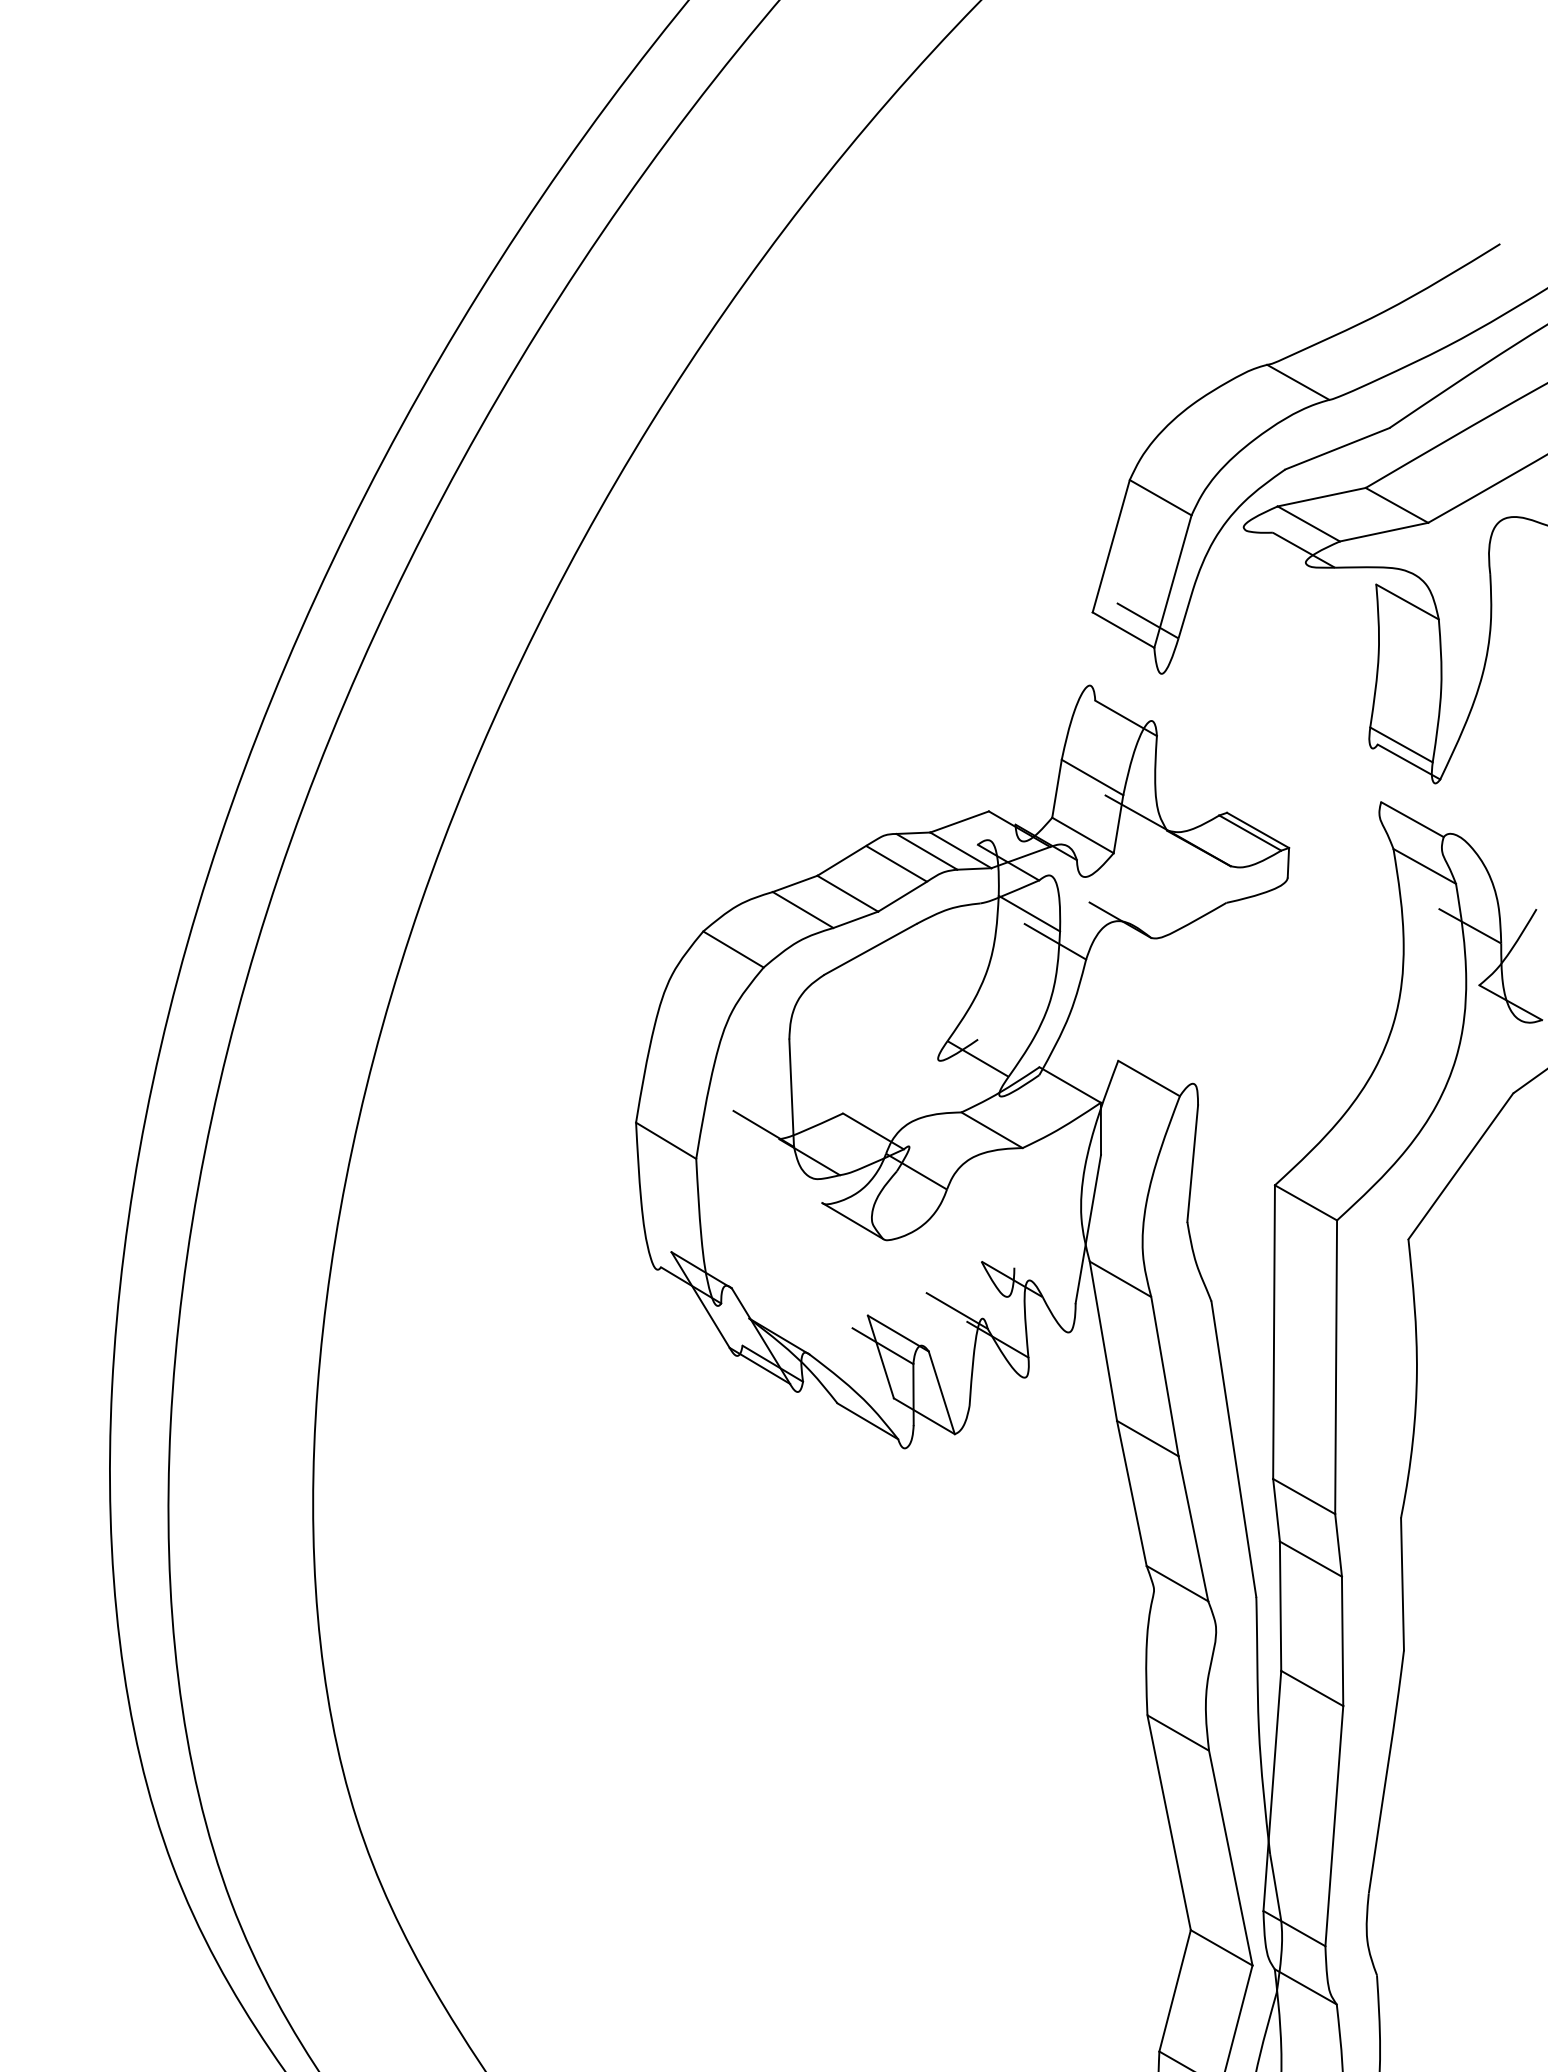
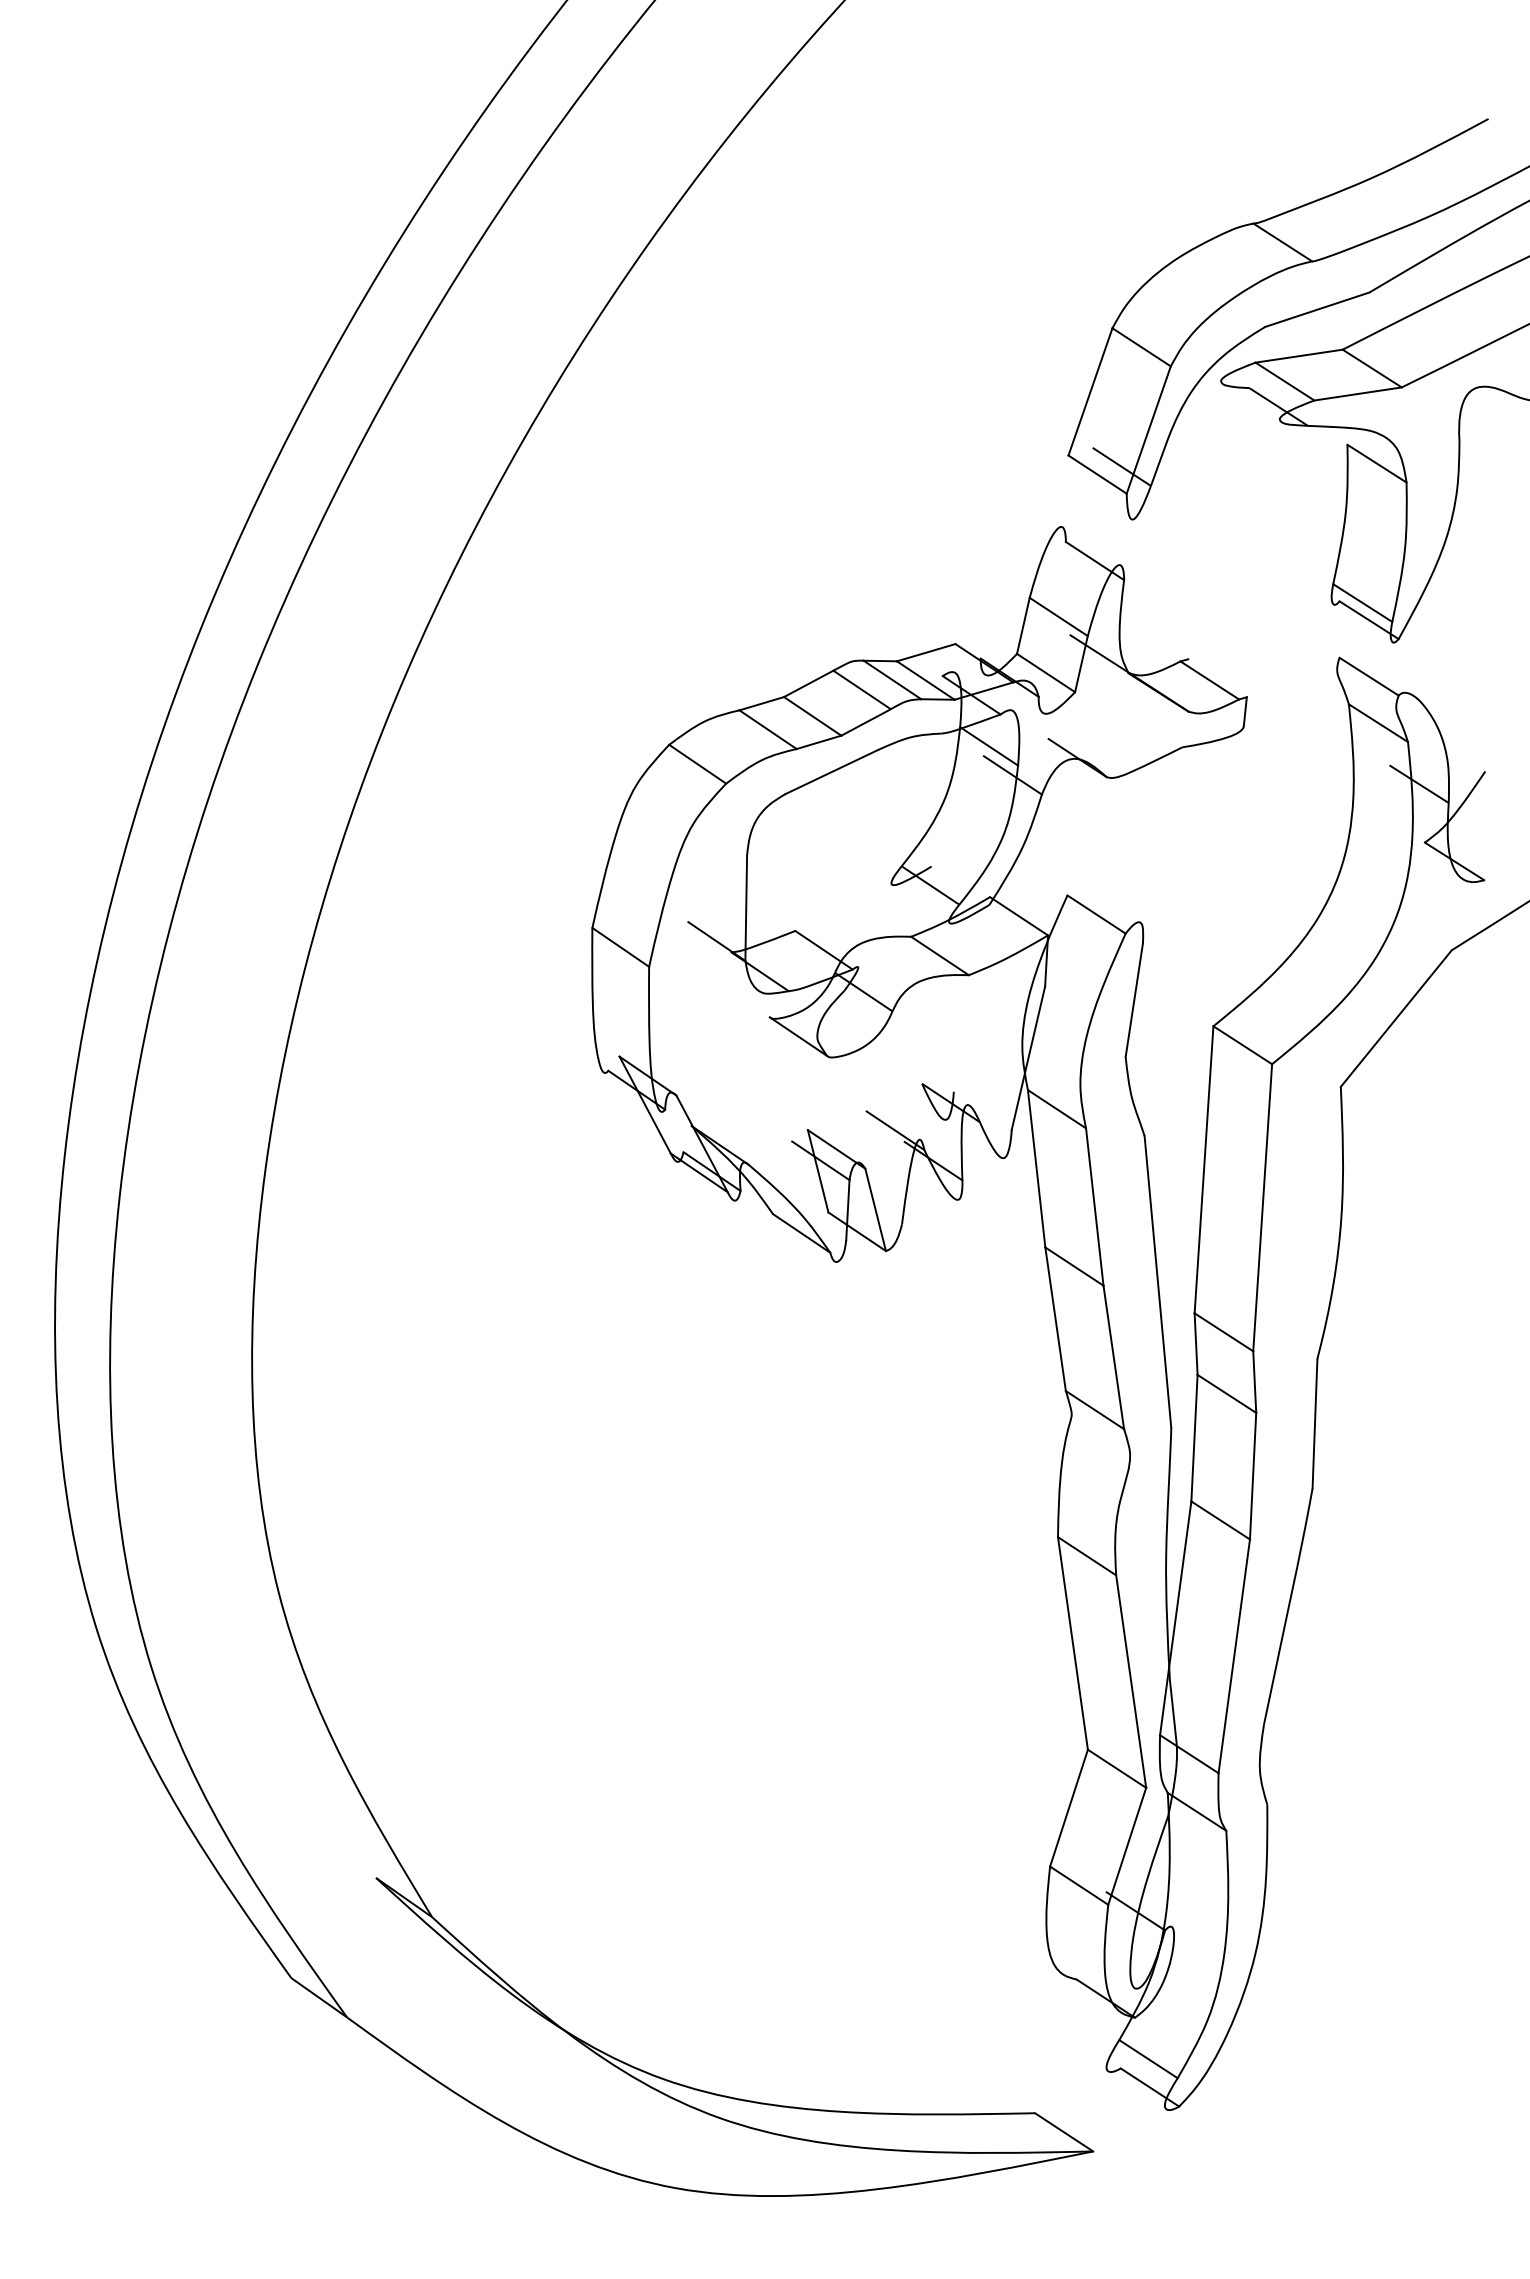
line: (1258, 830) -> (1217, 678), removed

